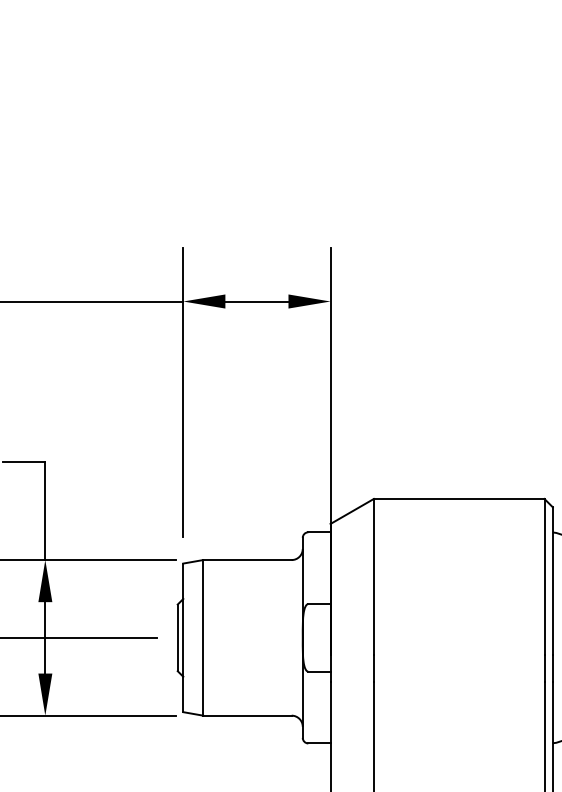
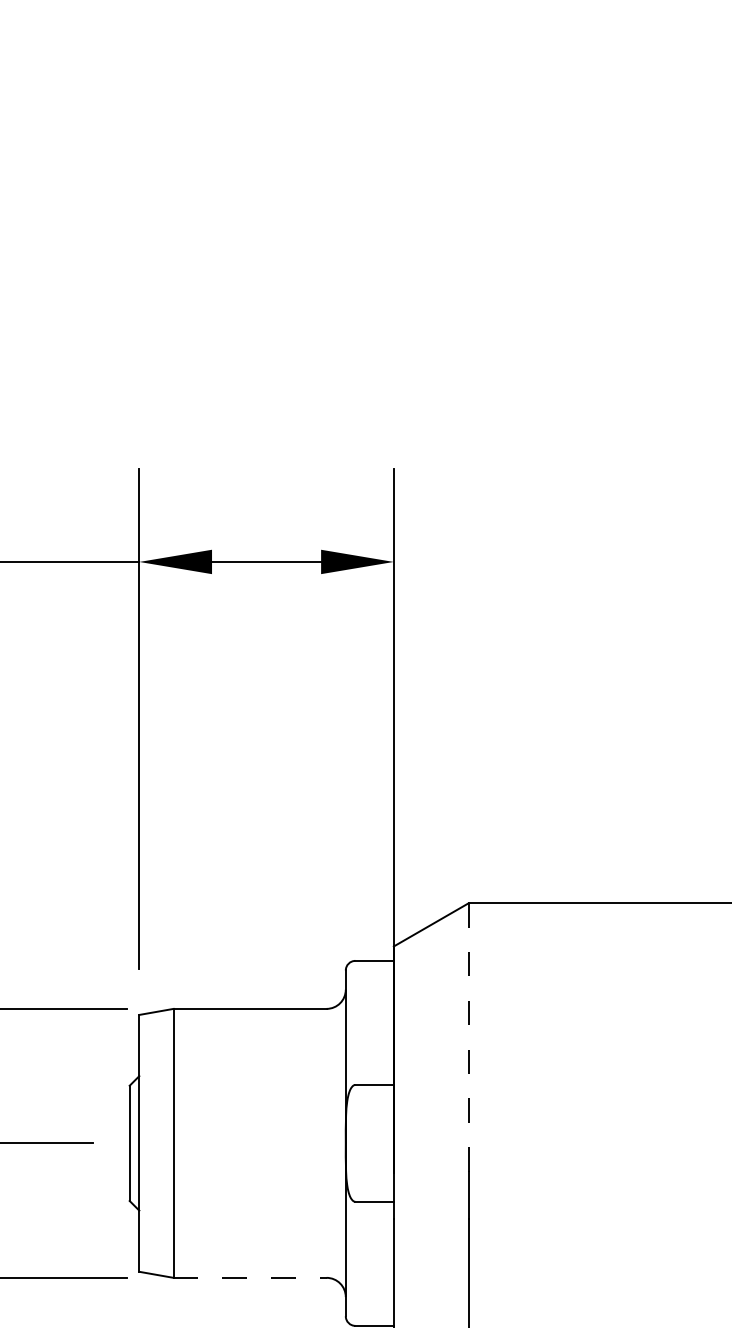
line: (373, 576) -> (468, 1037), solid -> dashed
line: (247, 715) -> (250, 1277), solid -> dashed

